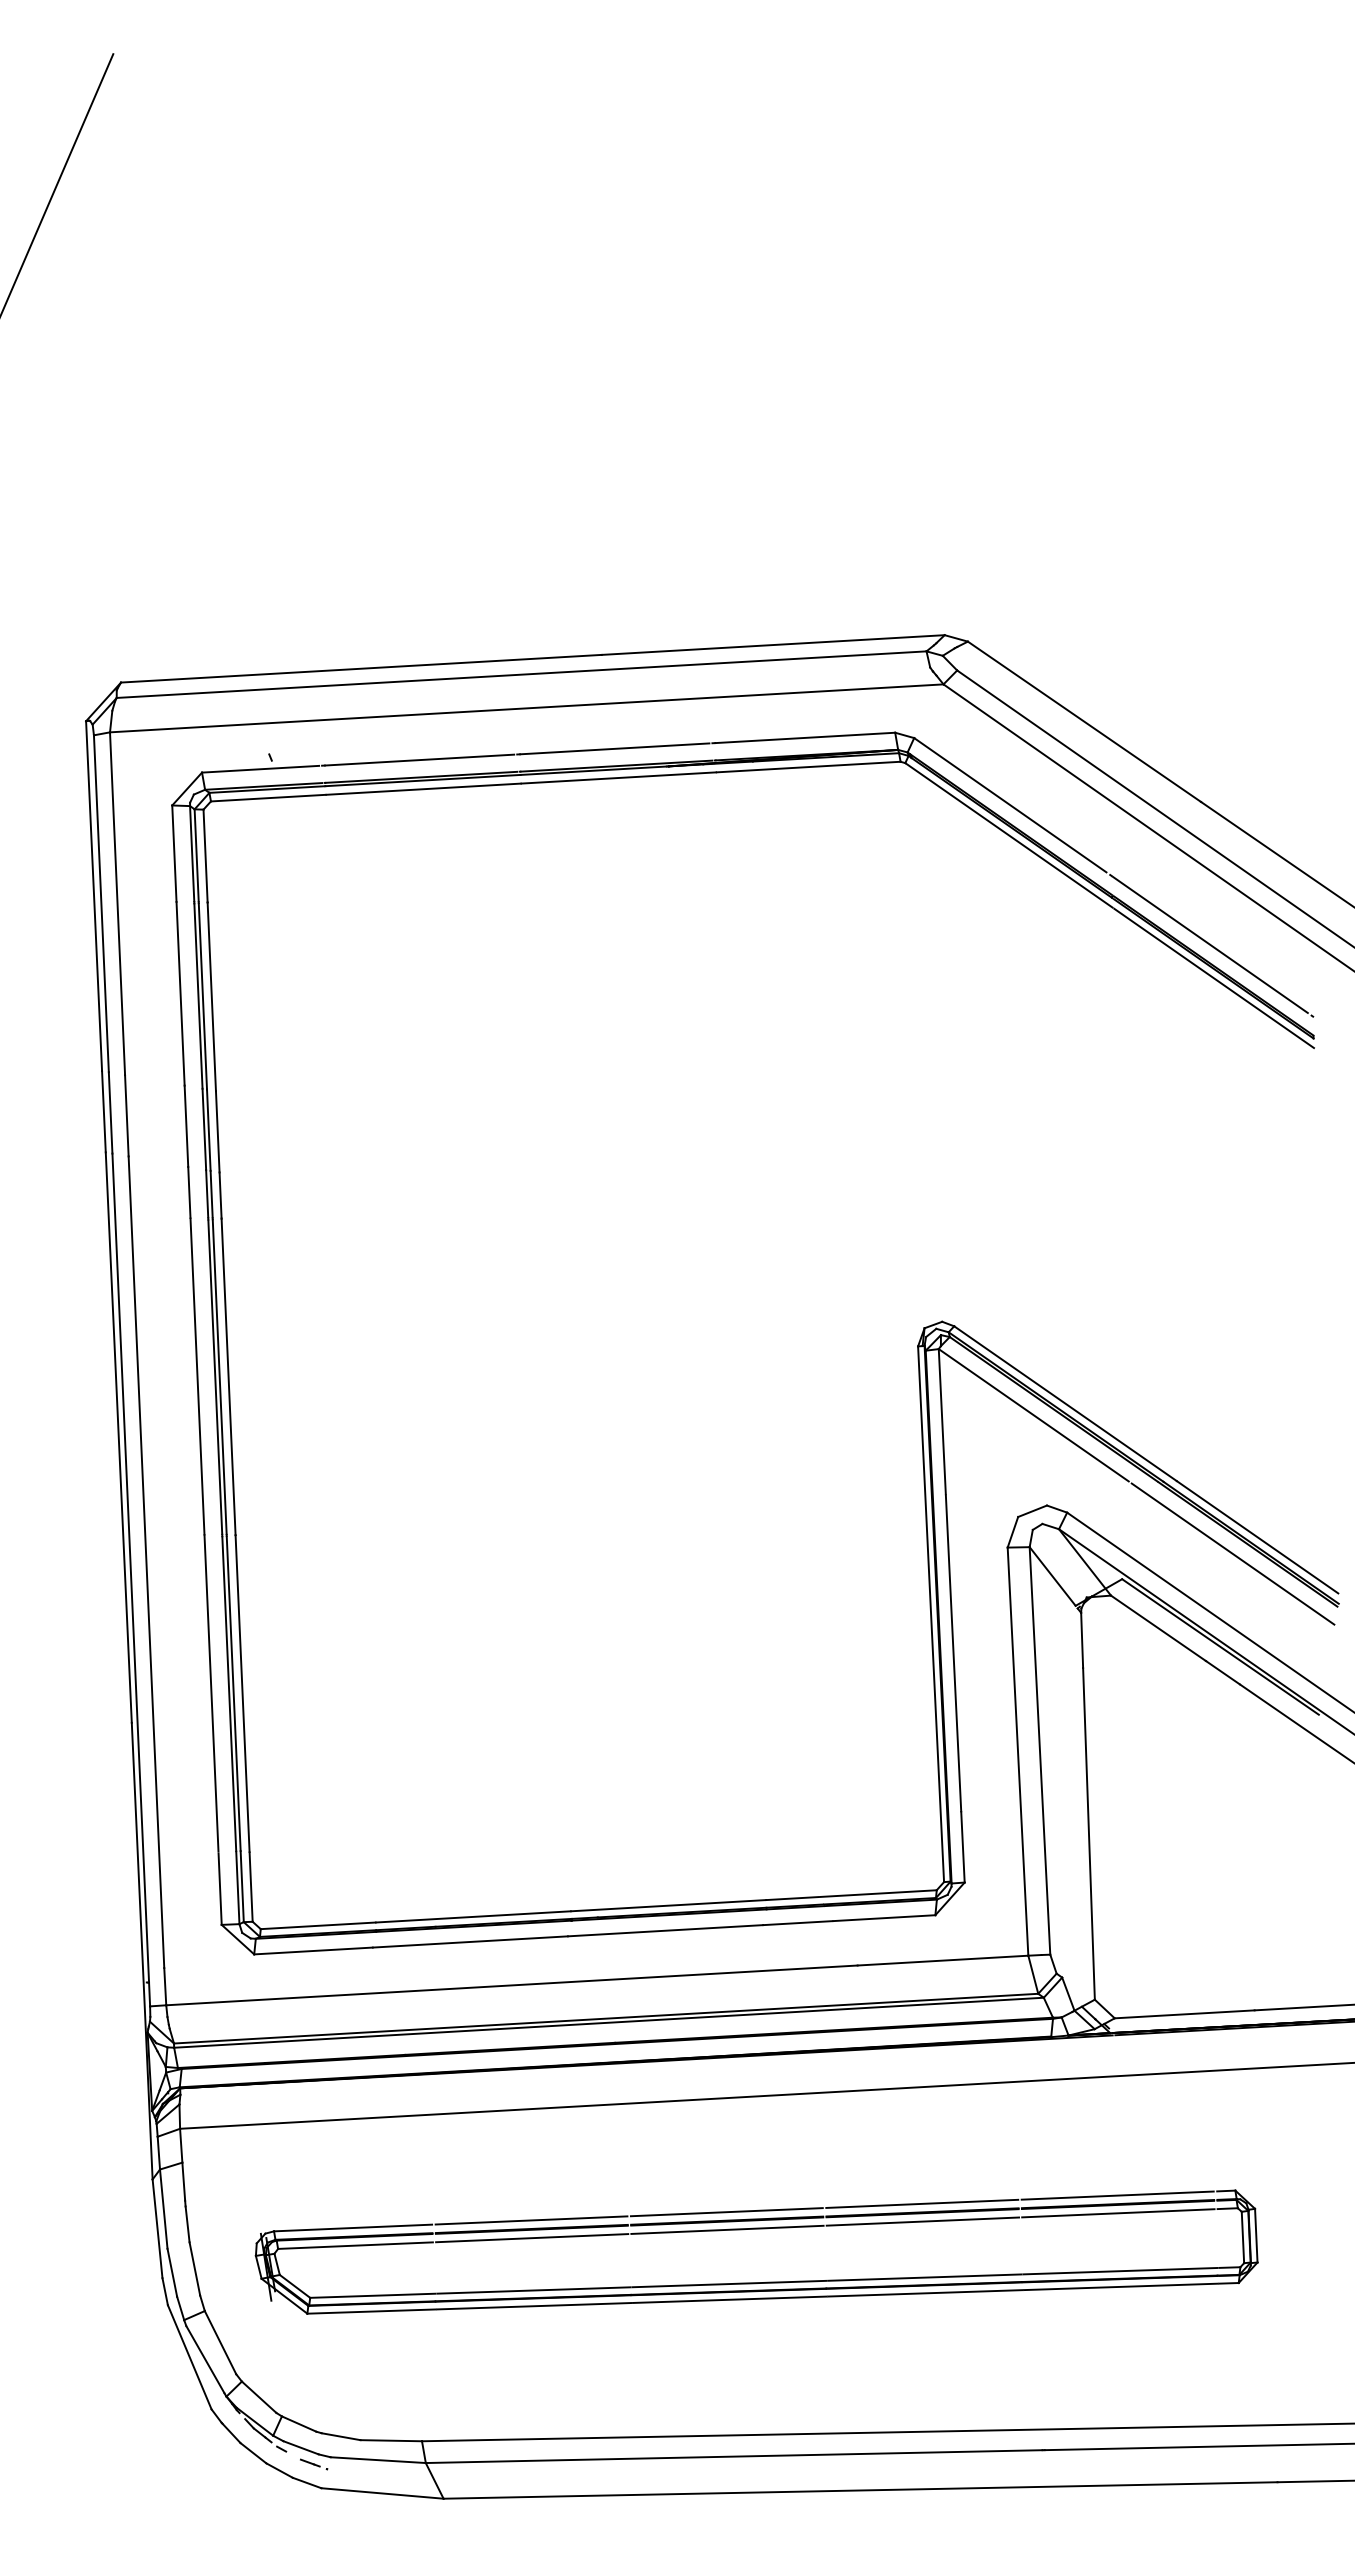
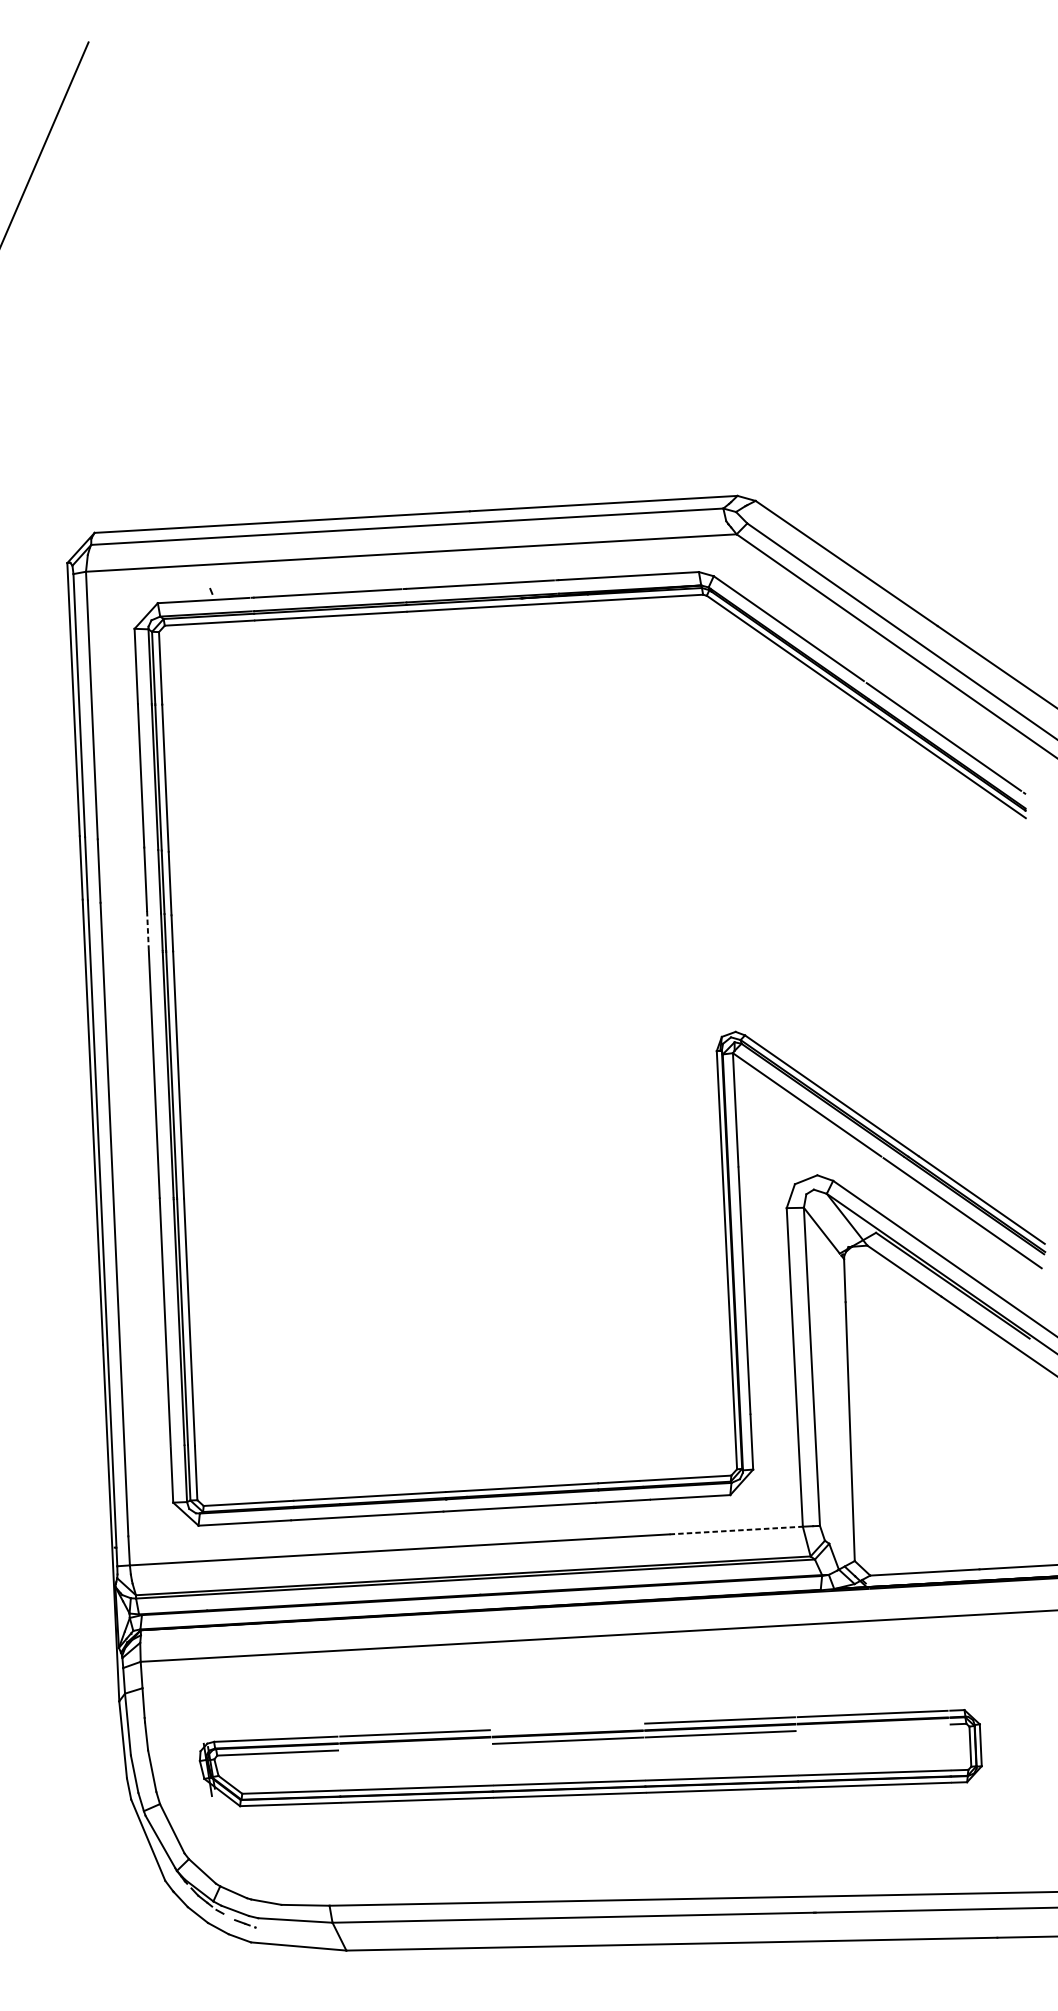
line: (189, 1192) -> (148, 930), solid -> dashed
line: (943, 1960) -> (736, 1530), solid -> dashed
line: (726, 2212) -> (567, 1727), removed
line: (1118, 2213) -> (873, 1727), removed
line: (532, 2238) -> (415, 1747), removed

